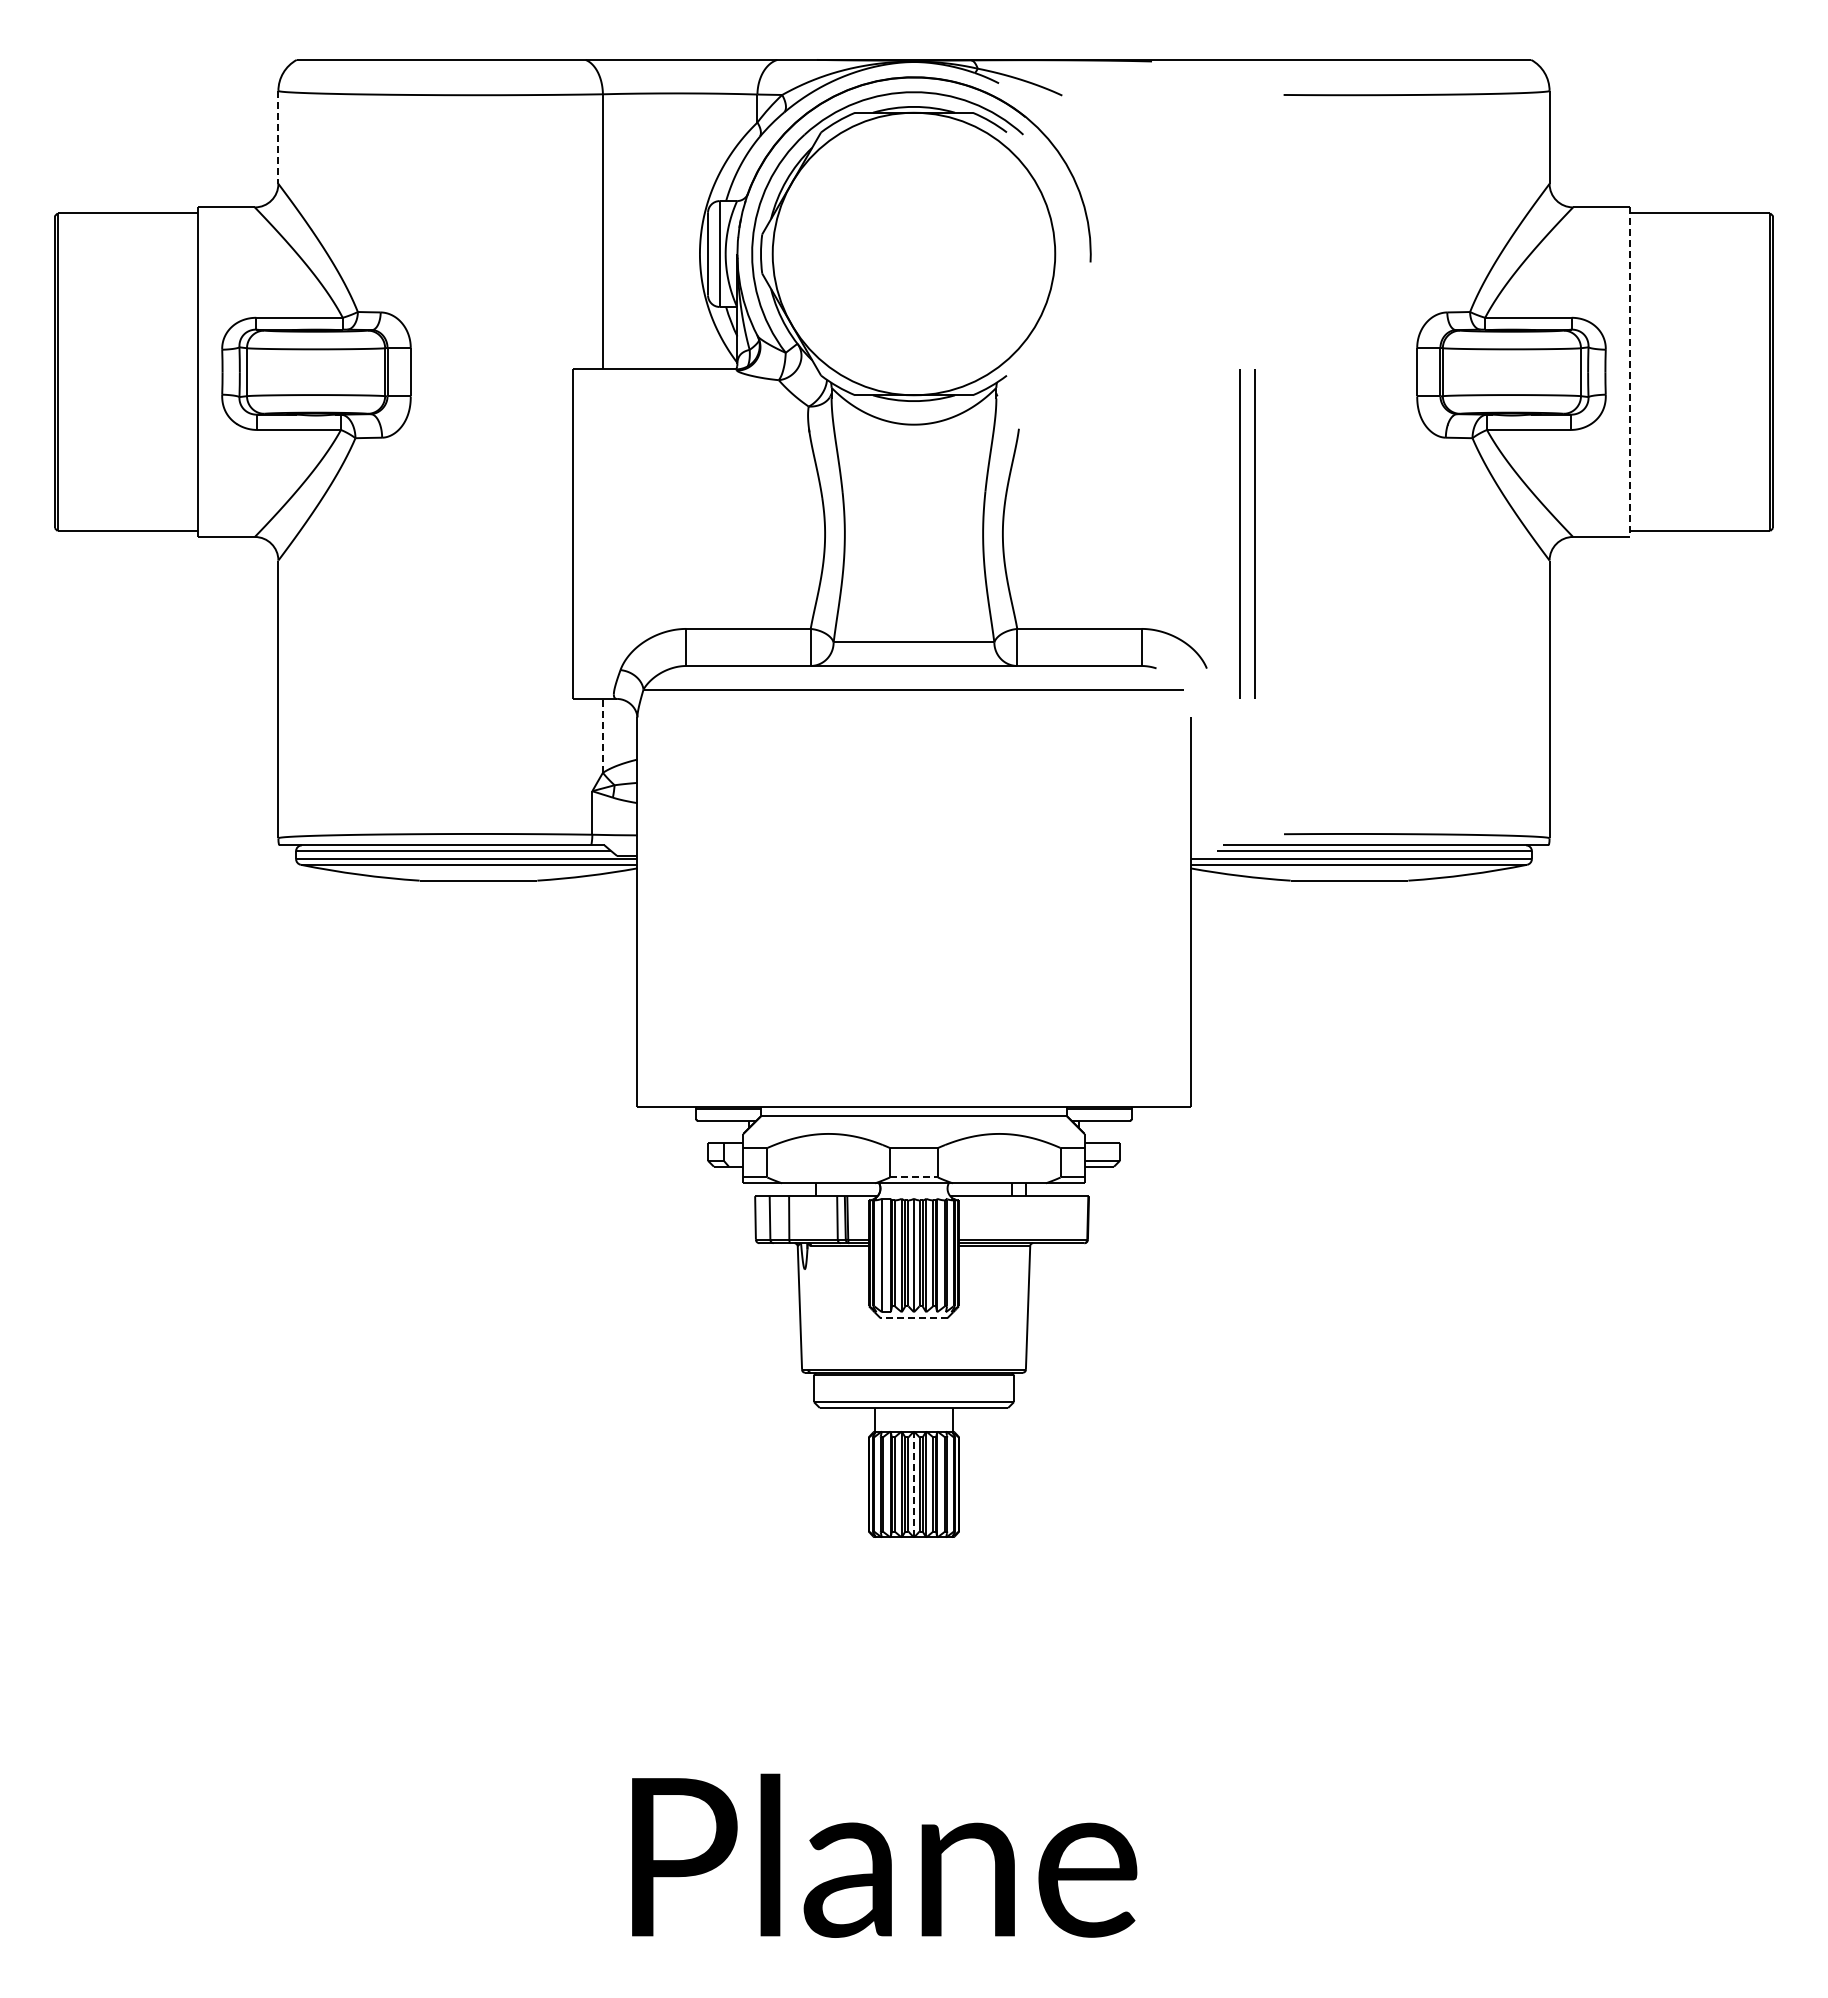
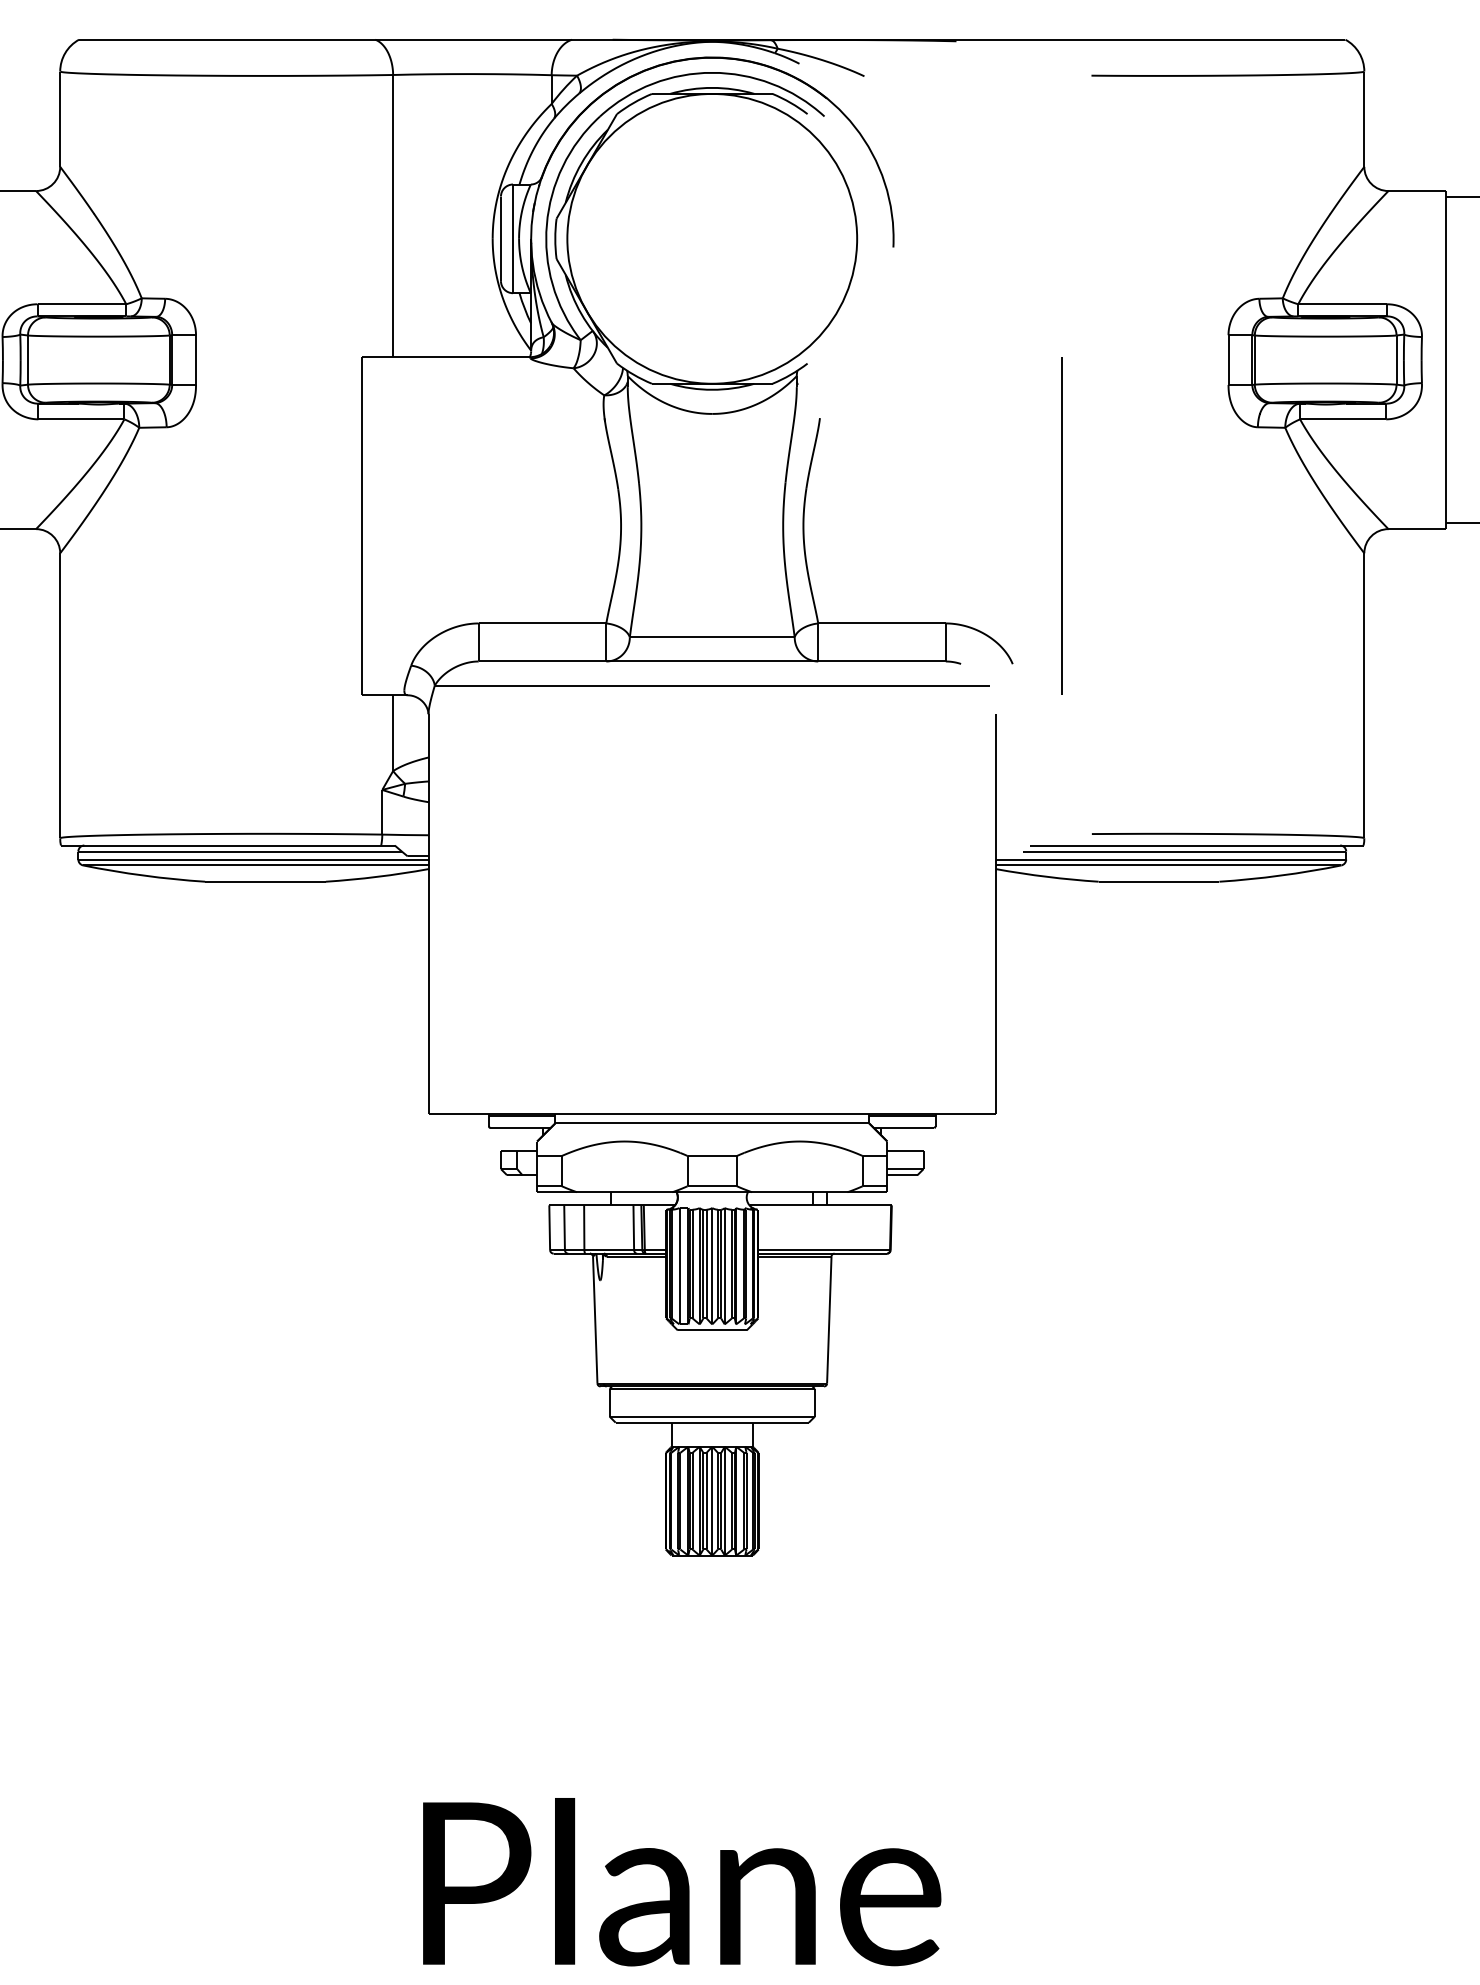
line: (278, 137) -> (60, 119), dashed -> solid
line: (1629, 372) -> (1446, 360), dashed -> solid
line: (1239, 533) -> (1046, 525), removed
line: (602, 735) -> (392, 732), dashed -> solid
line: (913, 1177) -> (711, 1186), dashed -> solid
line: (914, 1318) -> (712, 1330), dashed -> solid
line: (913, 1484) -> (711, 1501), dashed -> solid

